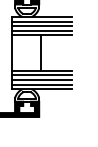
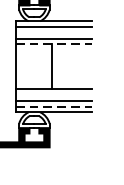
line: (42, 26) -> (53, 33), removed
line: (42, 35) -> (53, 44), solid -> dashed
line: (42, 75) -> (53, 95), removed
line: (42, 84) -> (53, 106), solid -> dashed

